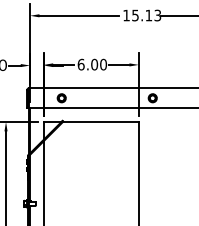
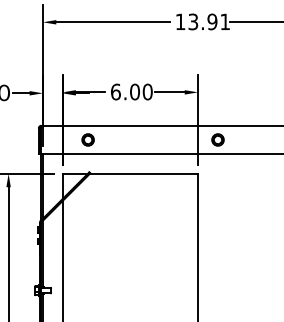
text: (146, 15) -> (209, 21), 15.13 -> 13.91

